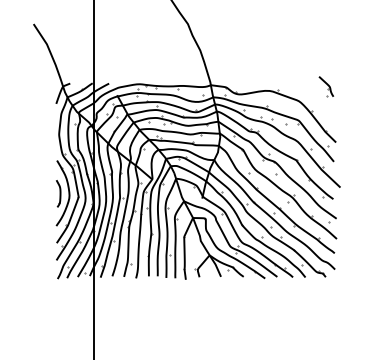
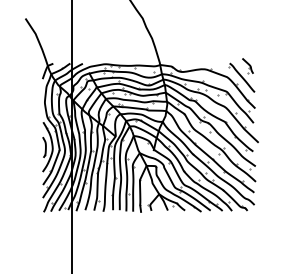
part: (317, 101) -> (241, 77), added

